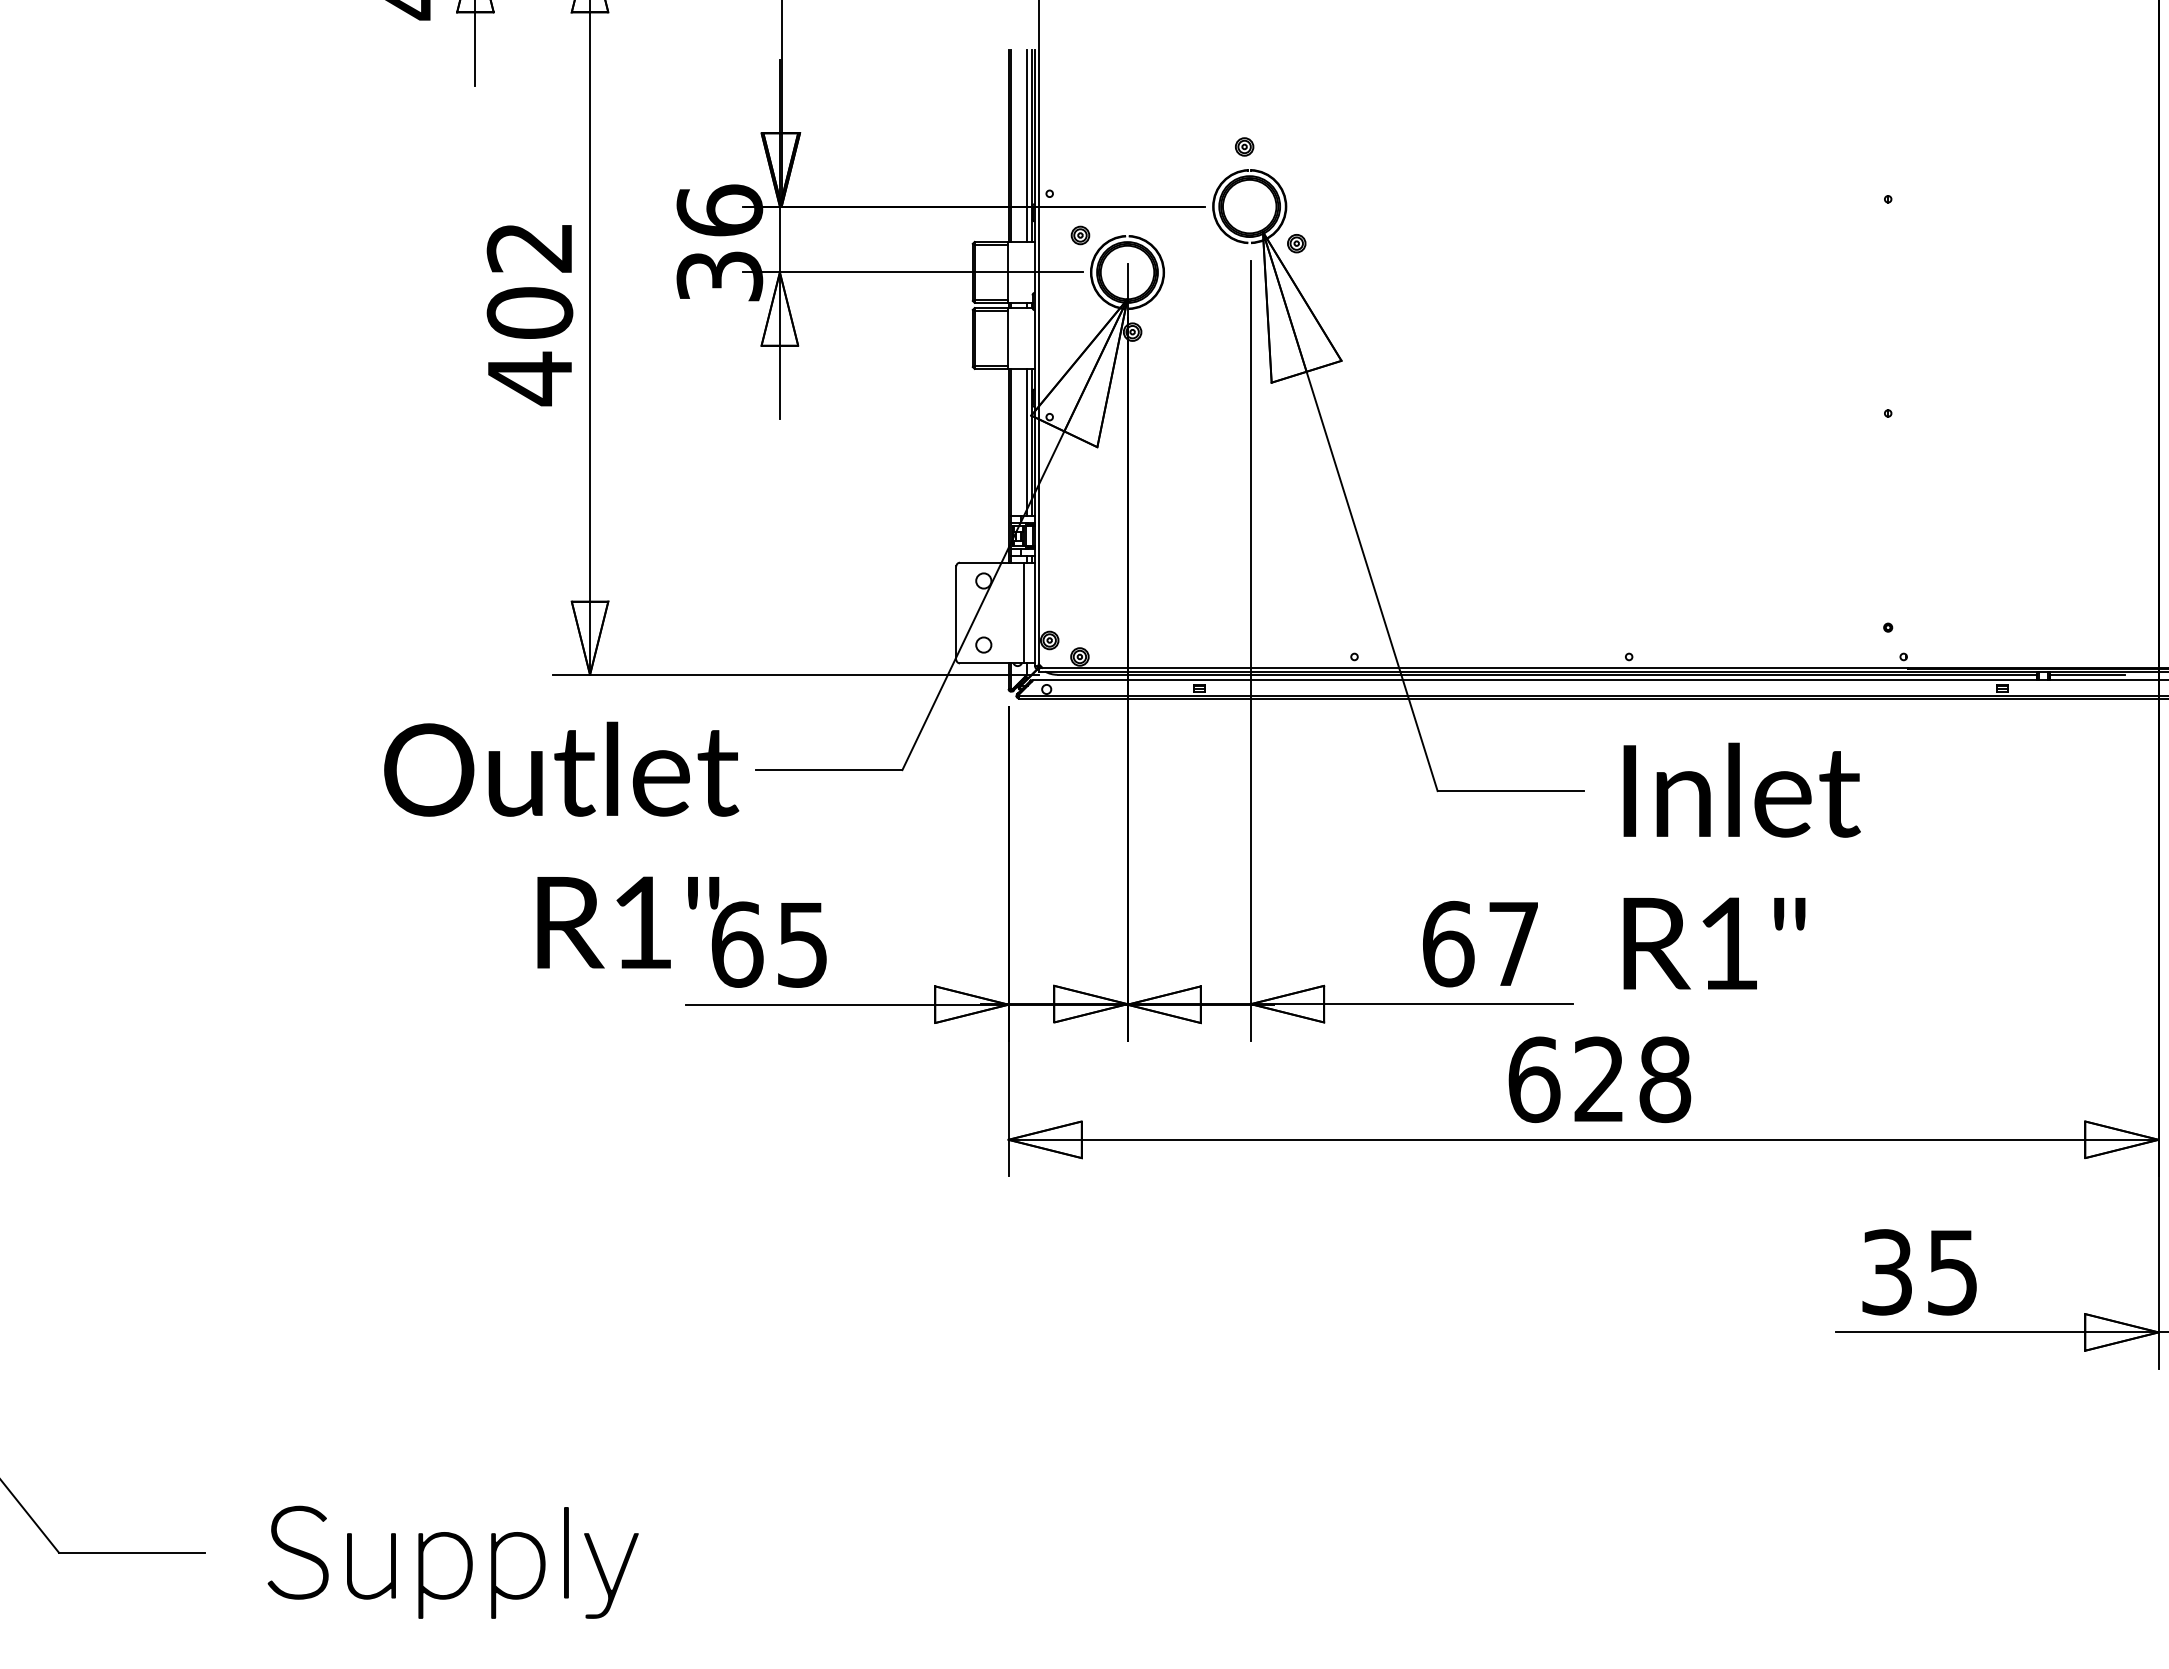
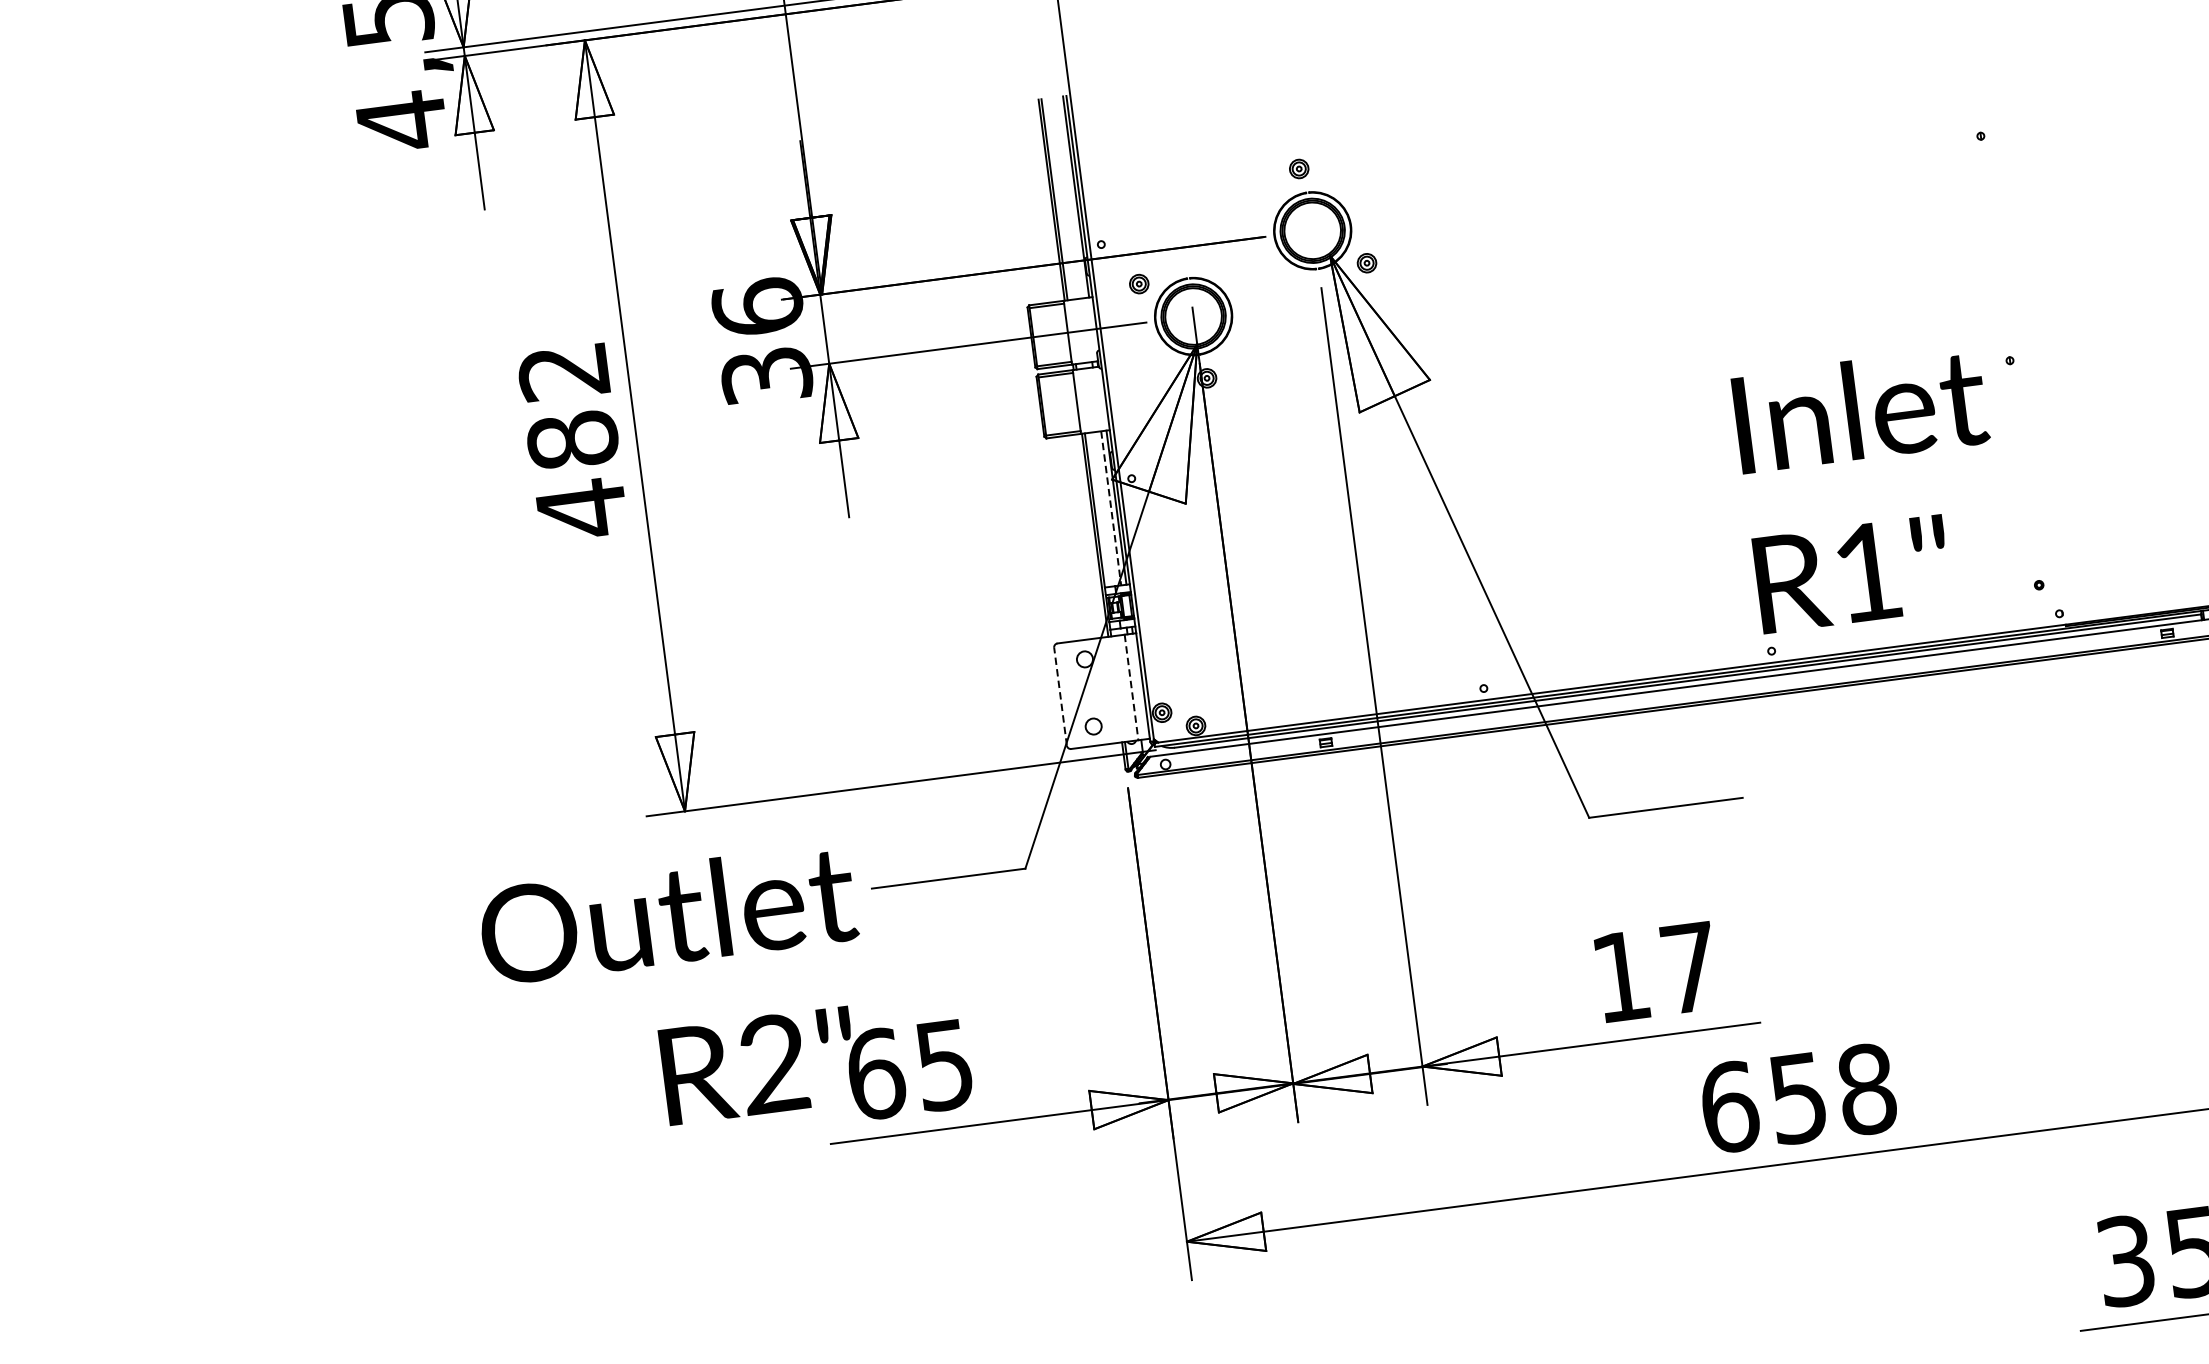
line: (1026, 145) -> (1070, 197), removed
text: (530, 312) -> (573, 439), 402 -> 482
line: (1026, 442) -> (1110, 508), solid -> dashed
line: (956, 613) -> (1060, 697), solid -> dashed
line: (1024, 613) -> (1132, 687), solid -> dashed
text: (1741, 865) -> (1870, 488), moved
text: (641, 921) -> (772, 1062), R1" -> R2"
text: (1448, 943) -> (1621, 976), 67 -> 17
text: (1598, 1079) -> (1797, 1098), 628 -> 658

